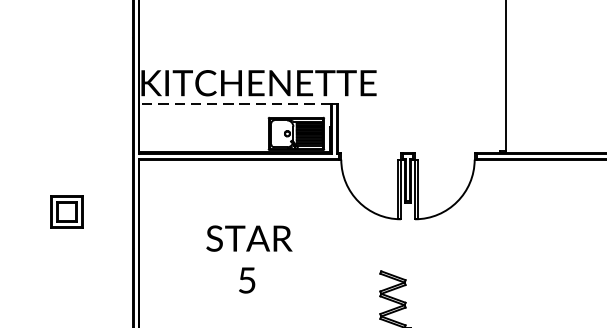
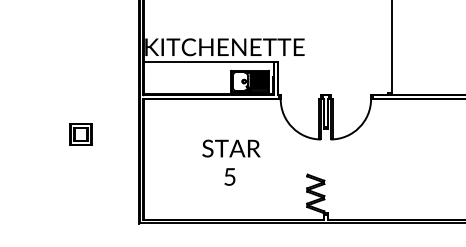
line: (234, 104) -> (208, 61), dashed -> solid
part: (66, 211) -> (80, 134), moved
text: (249, 259) -> (231, 162), moved

